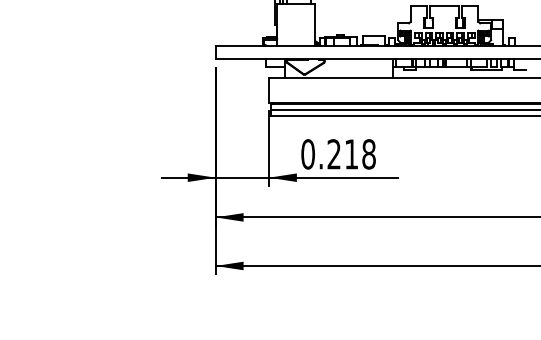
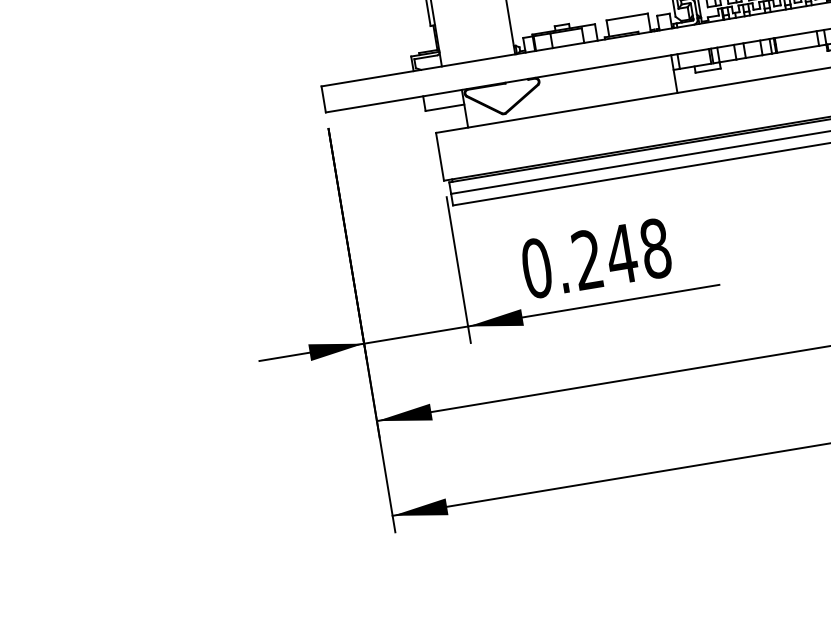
text: (351, 154) -> (621, 254), 0.218 -> 0.248

